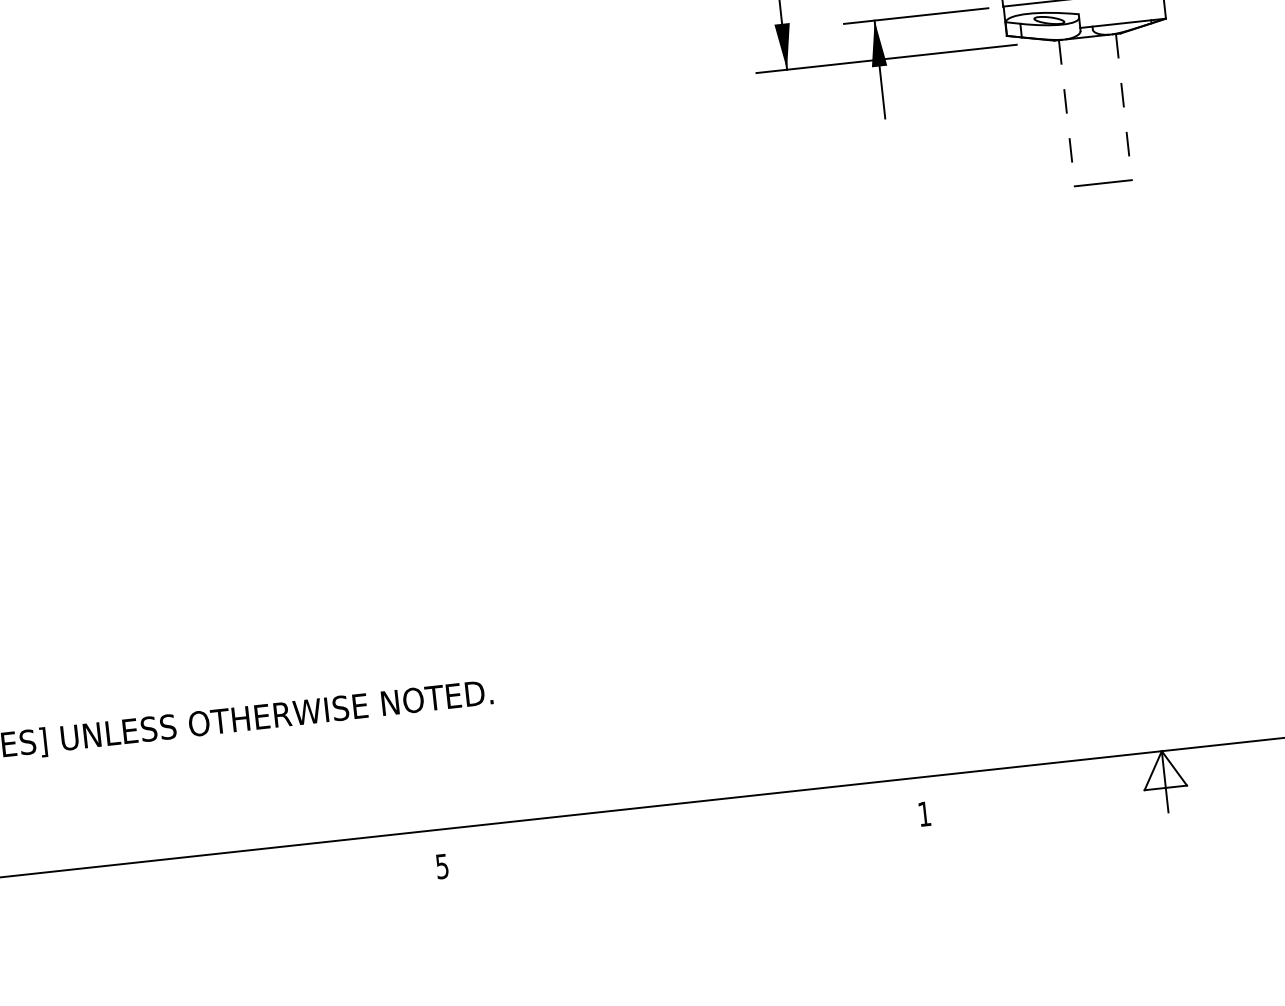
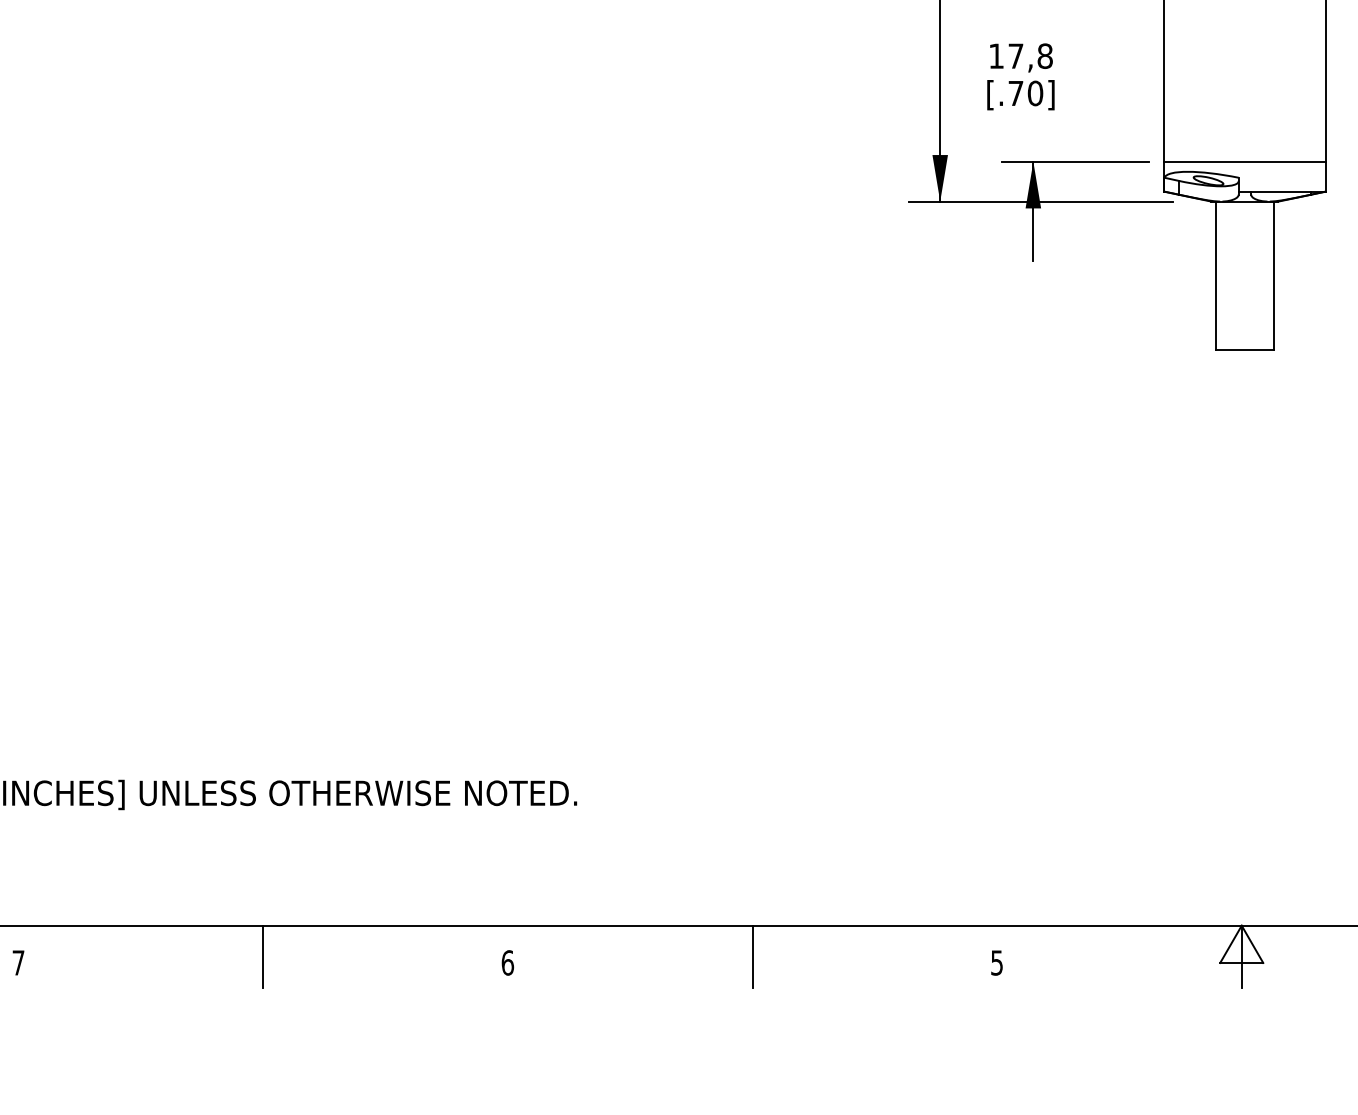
line: (1123, 107) -> (1273, 276), dashed -> solid
line: (1067, 113) -> (1216, 276), dashed -> solid
text: (924, 813) -> (996, 962), 1 -> 5
line: (682, 833) -> (752, 956), added
text: (442, 866) -> (507, 962), 5 -> 6
line: (200, 886) -> (263, 956), added

